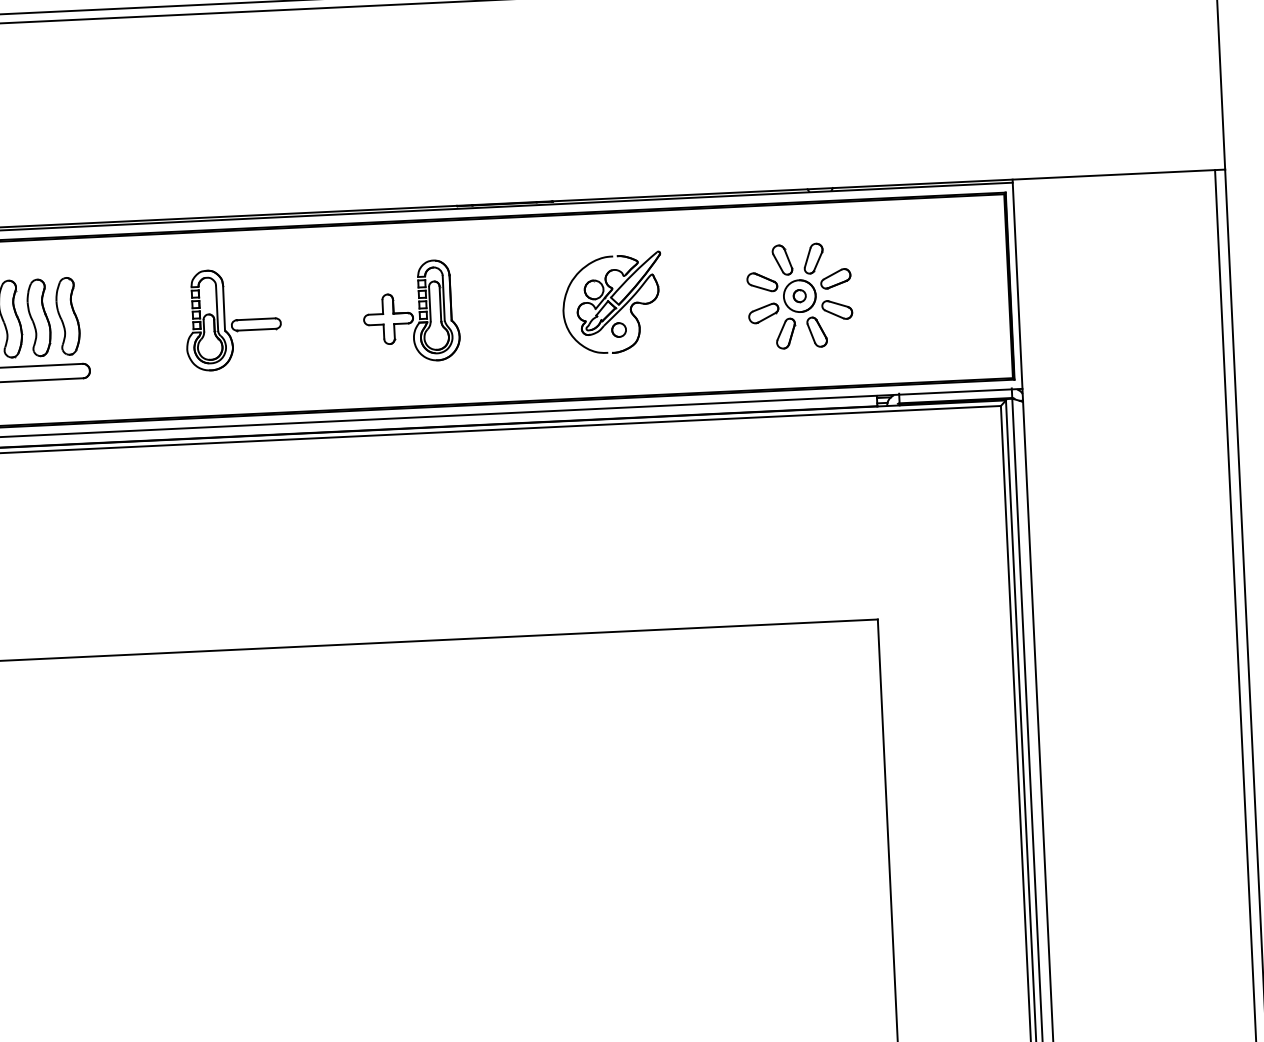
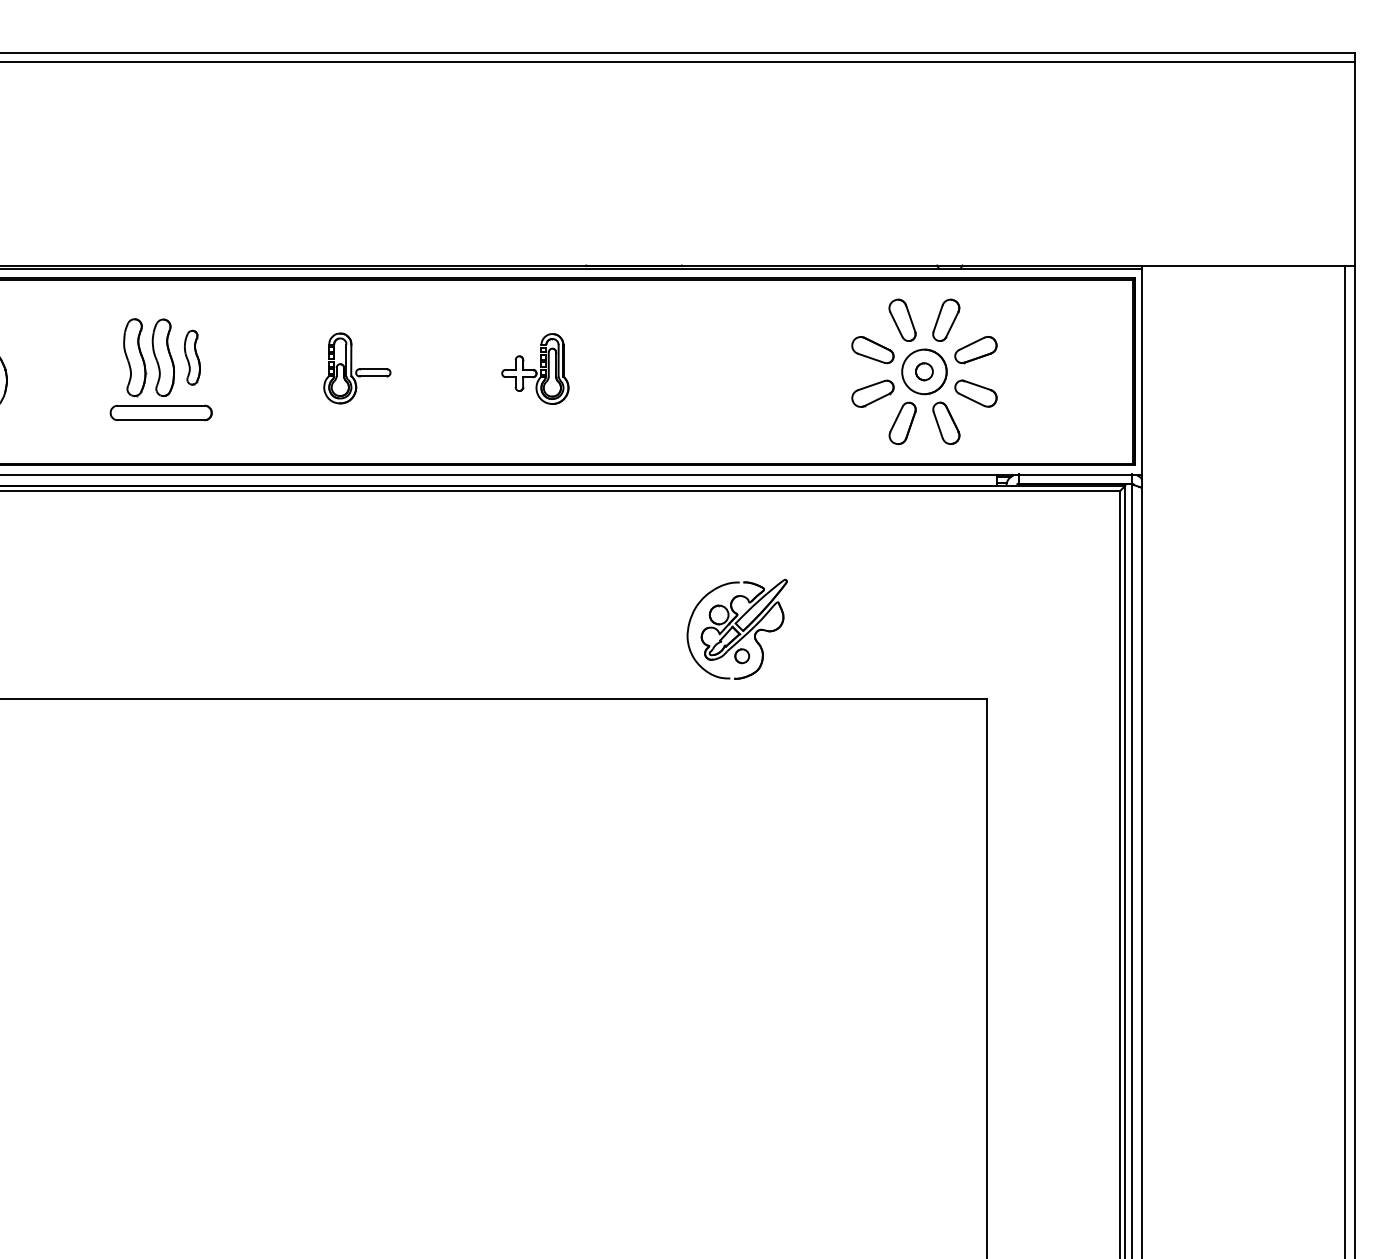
part: (798, 295) -> (923, 371), size x1.4
part: (612, 303) -> (736, 629), moved
part: (411, 311) -> (535, 368), size x0.7
part: (68, 316) -> (192, 357), size x0.7
part: (233, 319) -> (357, 368), size x0.7

